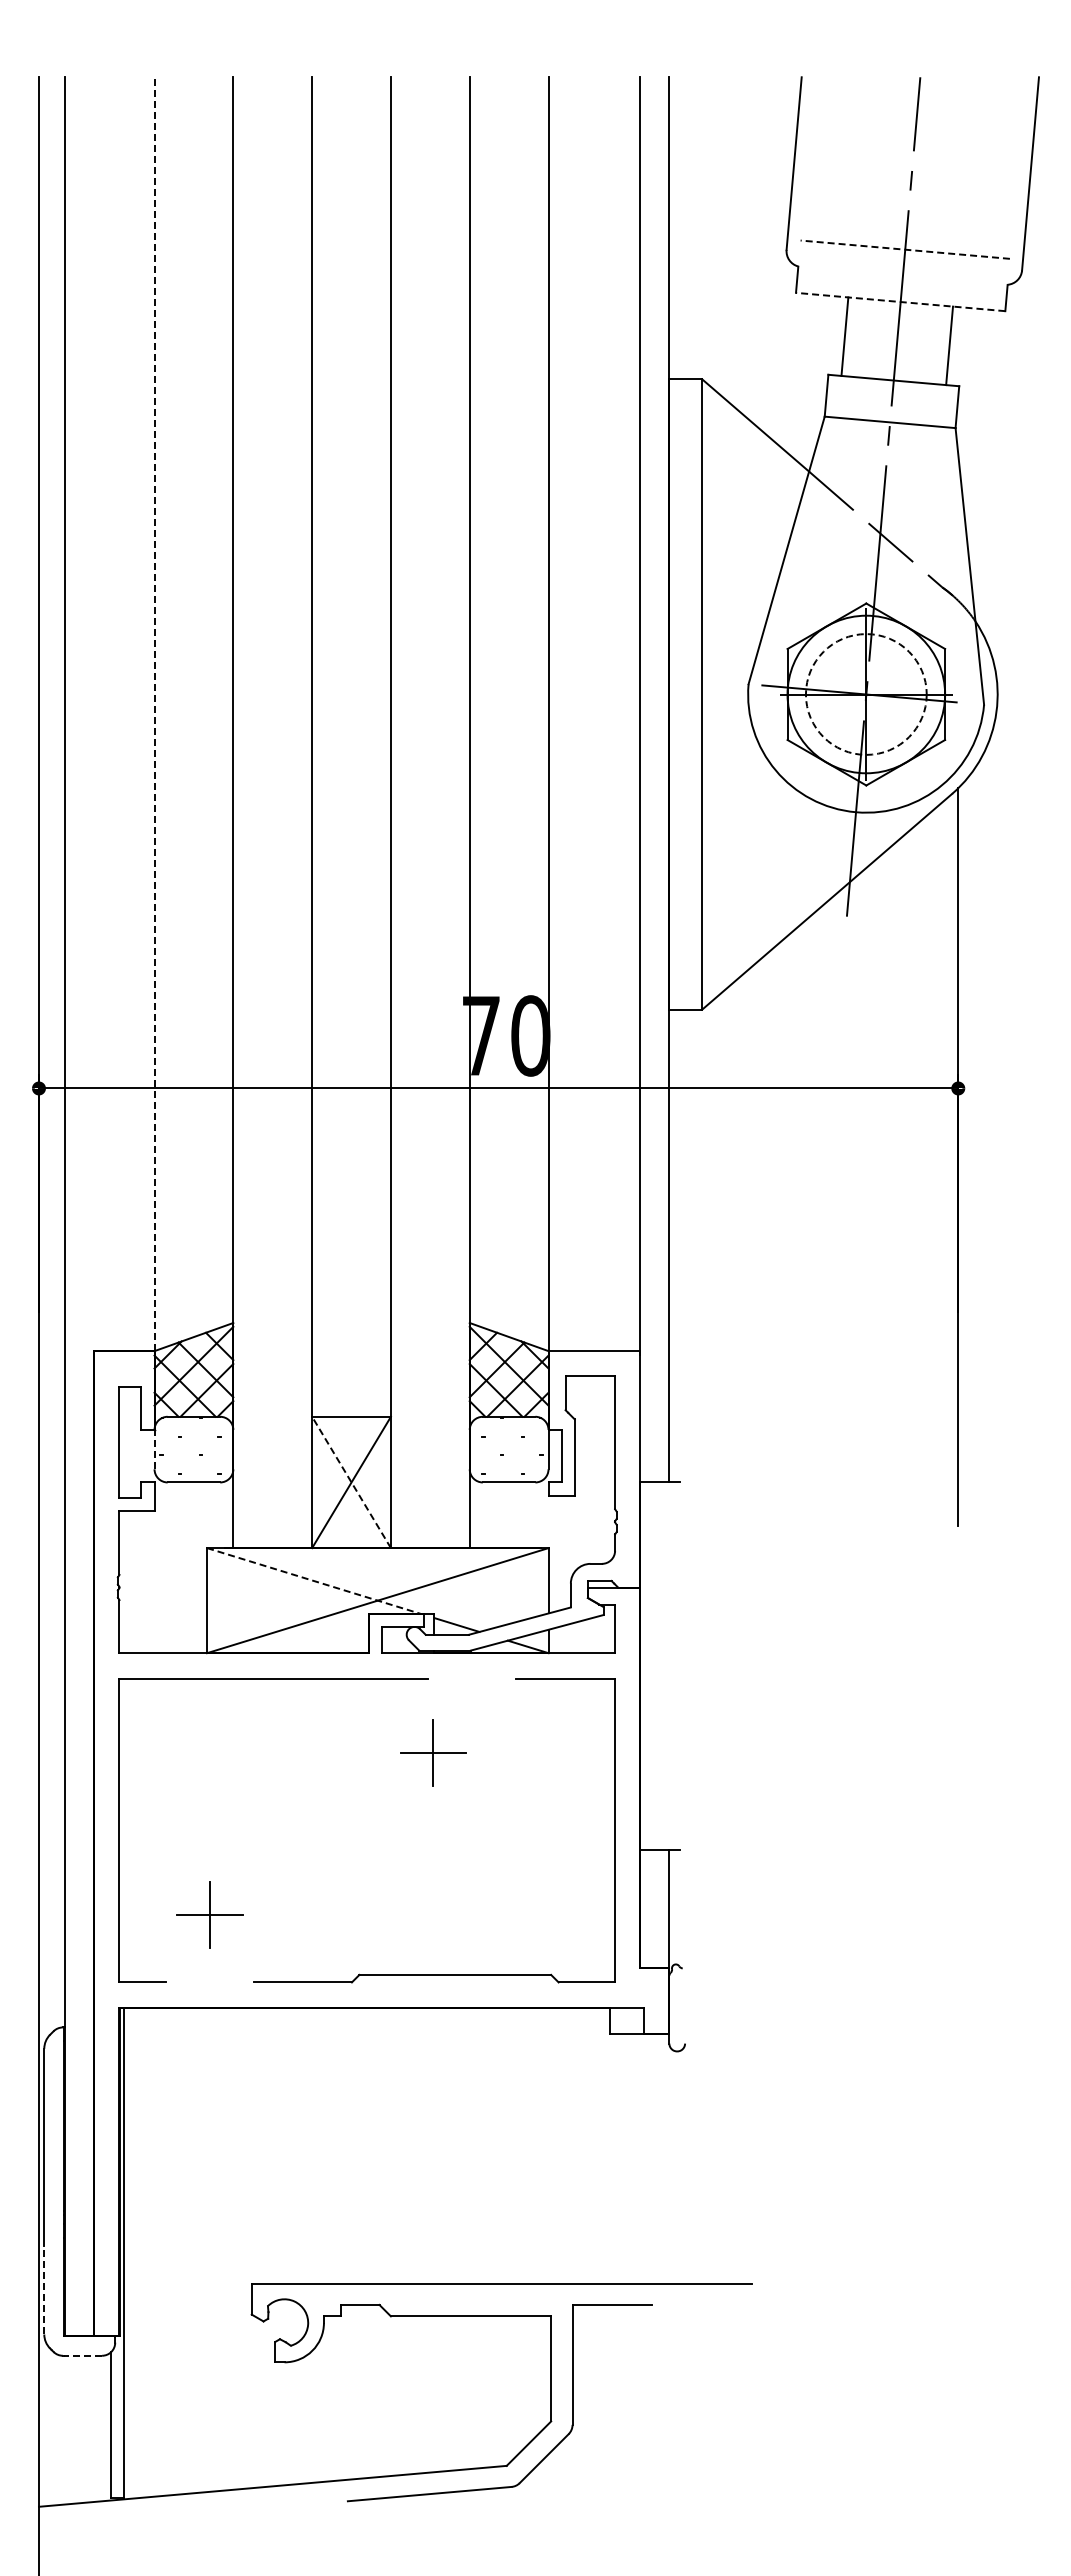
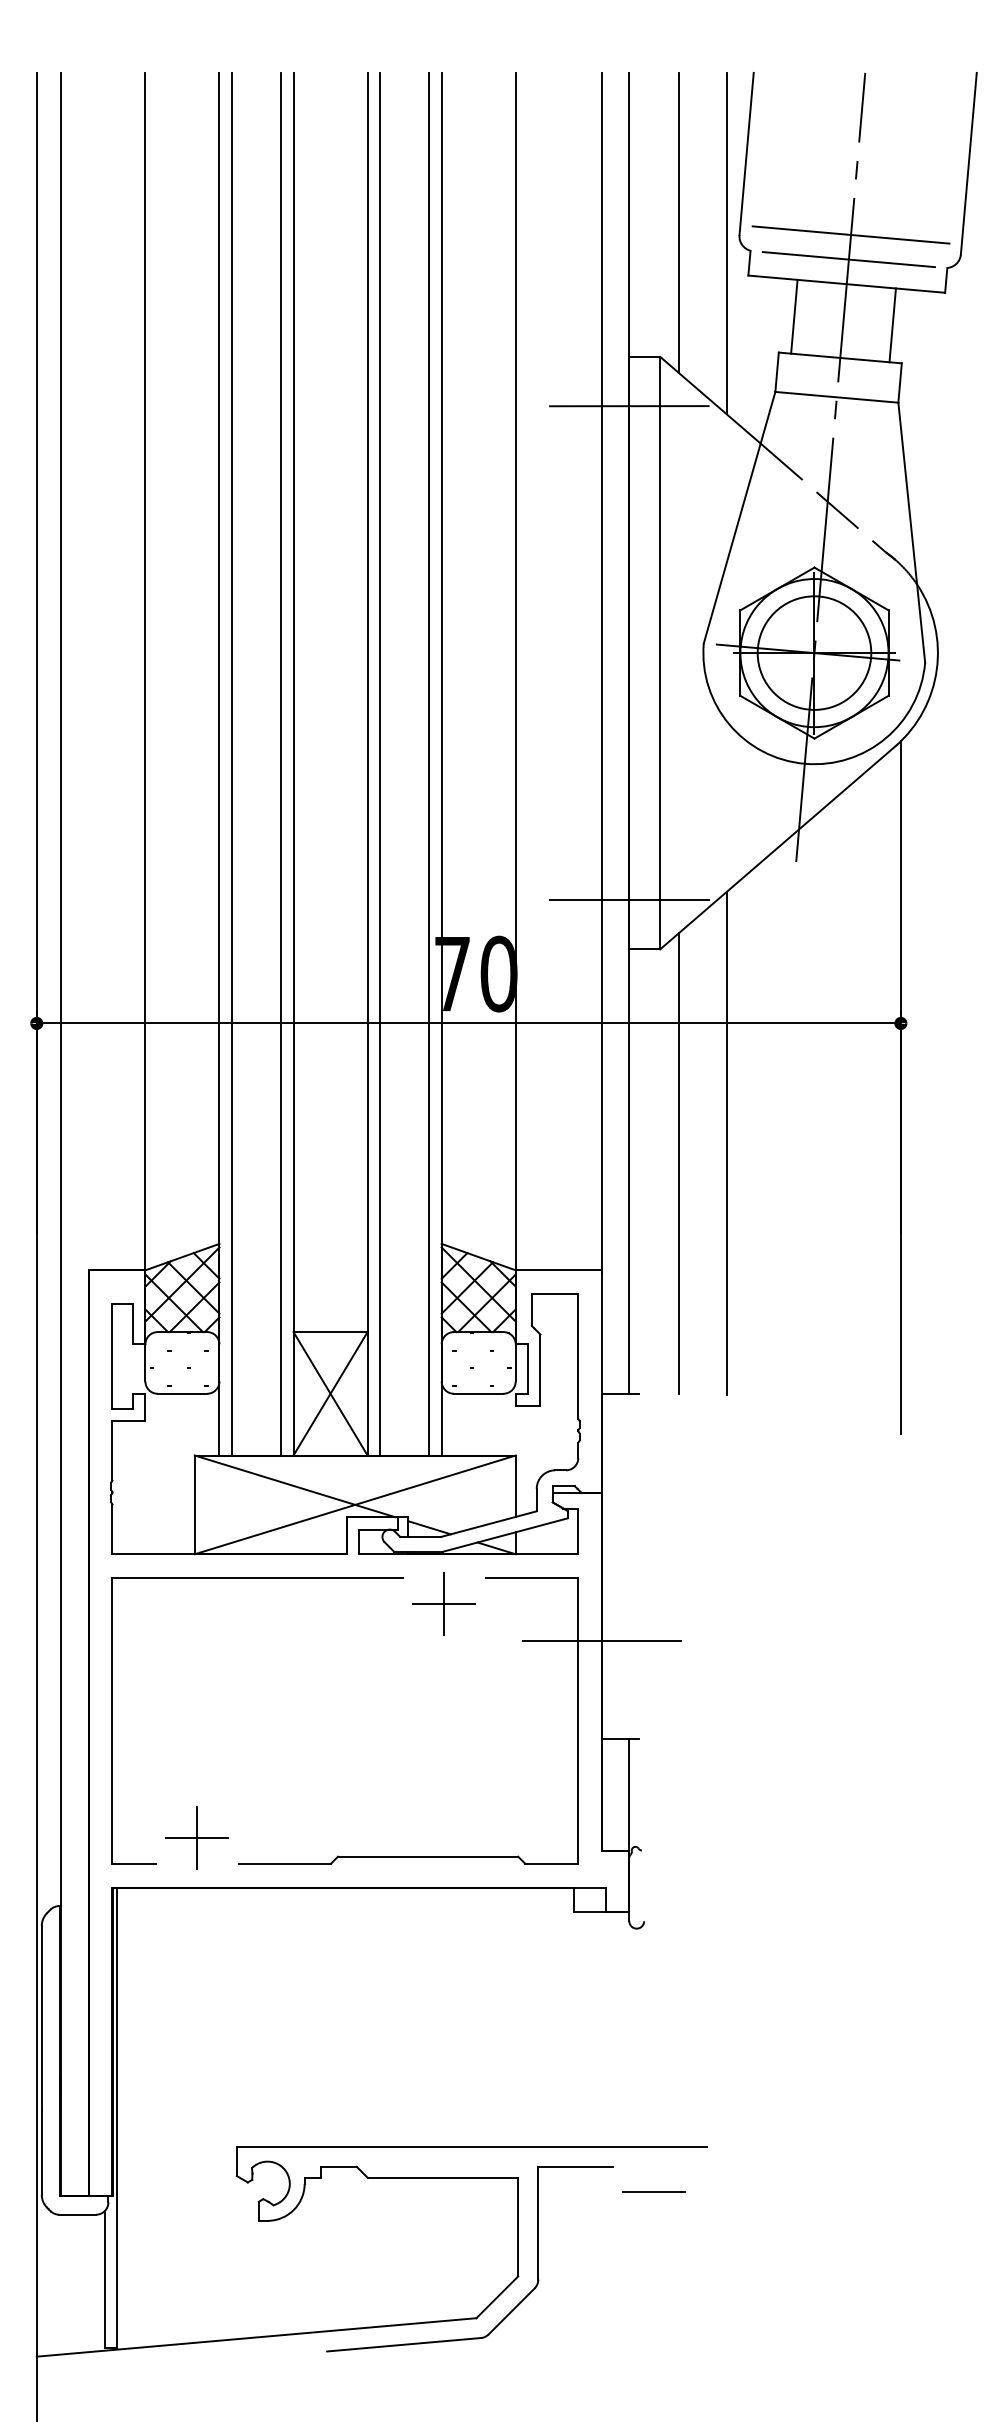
line: (721, 236) -> (678, 222), added
line: (904, 249) -> (850, 234), dashed -> solid
line: (773, 258) -> (727, 243), added
line: (902, 275) -> (848, 259), added
line: (900, 301) -> (846, 283), dashed -> solid
line: (668, 431) -> (628, 405), added
circle: (865, 694) -> (813, 653), dashed -> solid
line: (154, 714) -> (145, 671), dashed -> solid
line: (246, 812) -> (231, 764), added
line: (299, 812) -> (281, 764), added
line: (404, 812) -> (380, 764), added
line: (456, 812) -> (429, 764), added
line: (668, 957) -> (628, 900), added
line: (773, 1216) -> (727, 1143), added
line: (721, 1237) -> (678, 1163), added
line: (154, 1449) -> (145, 1362), dashed -> solid
line: (351, 1482) -> (330, 1393), dashed -> solid
line: (313, 1580) -> (294, 1485), dashed -> solid
line: (640, 1745) -> (602, 1641), added
part: (433, 1752) -> (444, 1603), moved
part: (209, 1914) -> (197, 1837), moved
line: (44, 2289) -> (41, 2152), dashed -> solid
line: (695, 2332) -> (653, 2192), added
line: (83, 2355) -> (78, 2214), dashed -> solid

